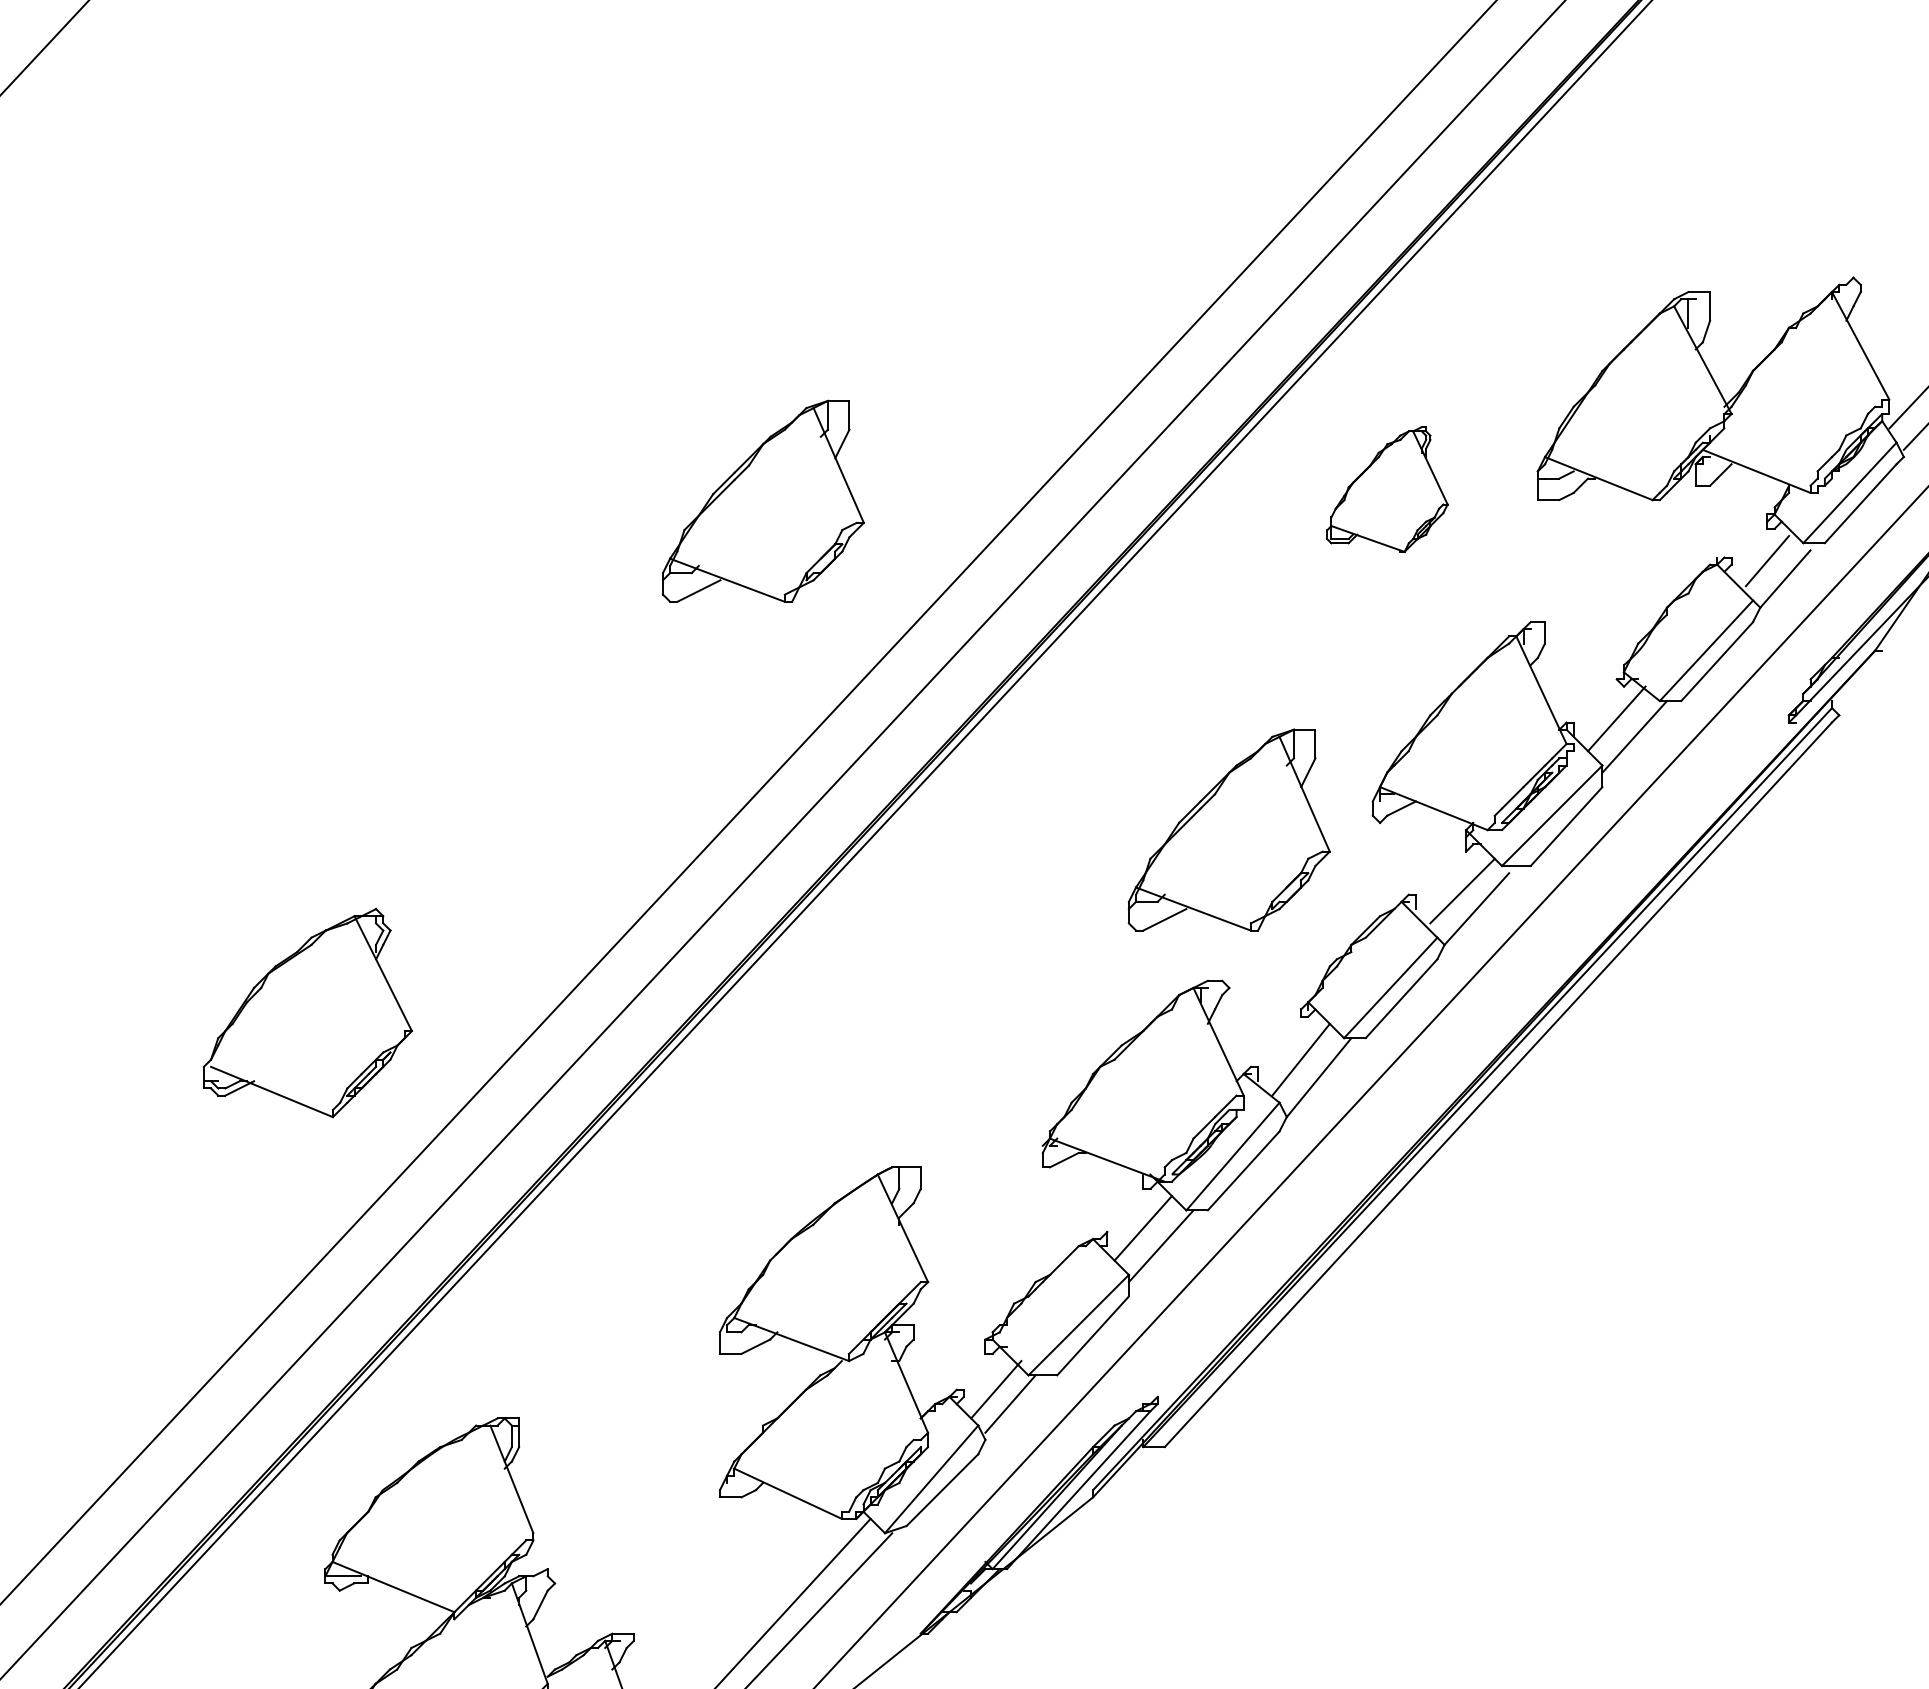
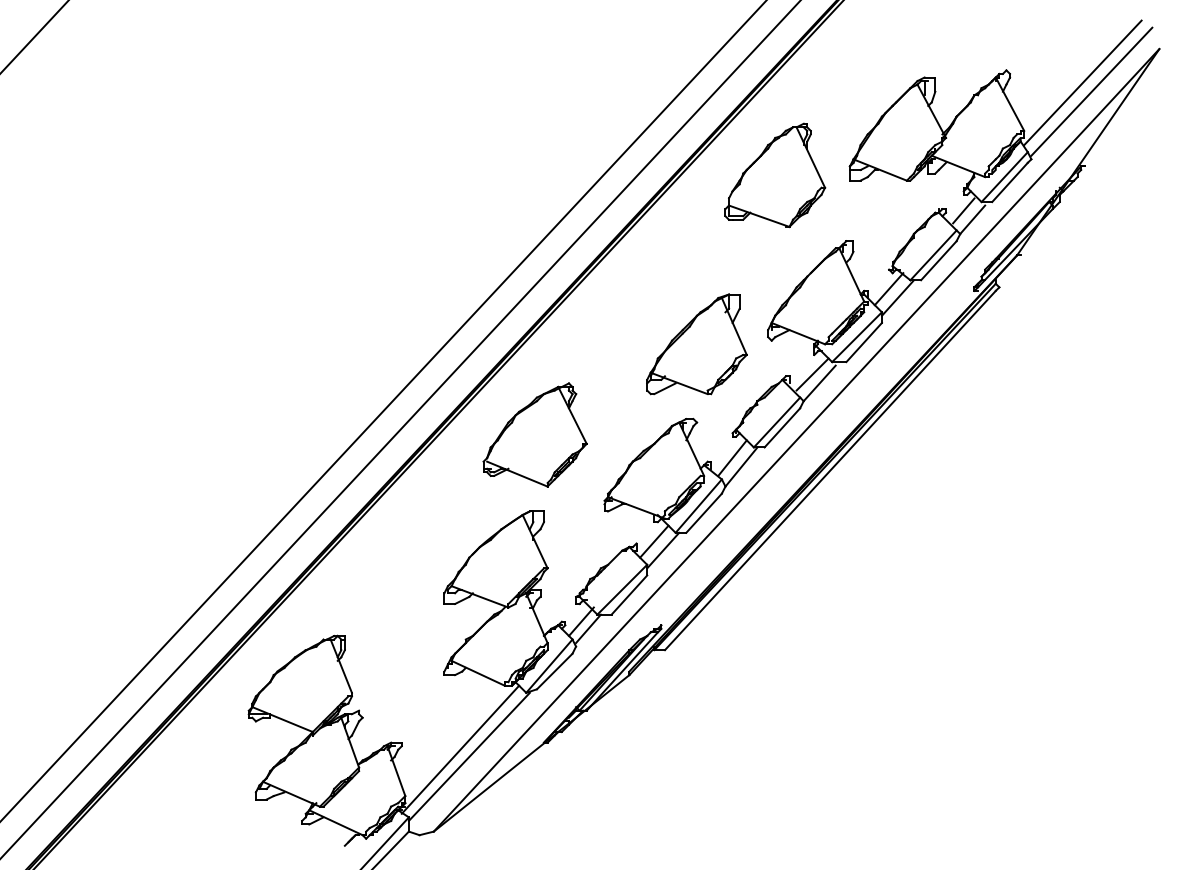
part: (1387, 489) -> (775, 175), size x1.67
part: (762, 501) -> (465, 181), removed
part: (306, 1012) -> (534, 434), moved

